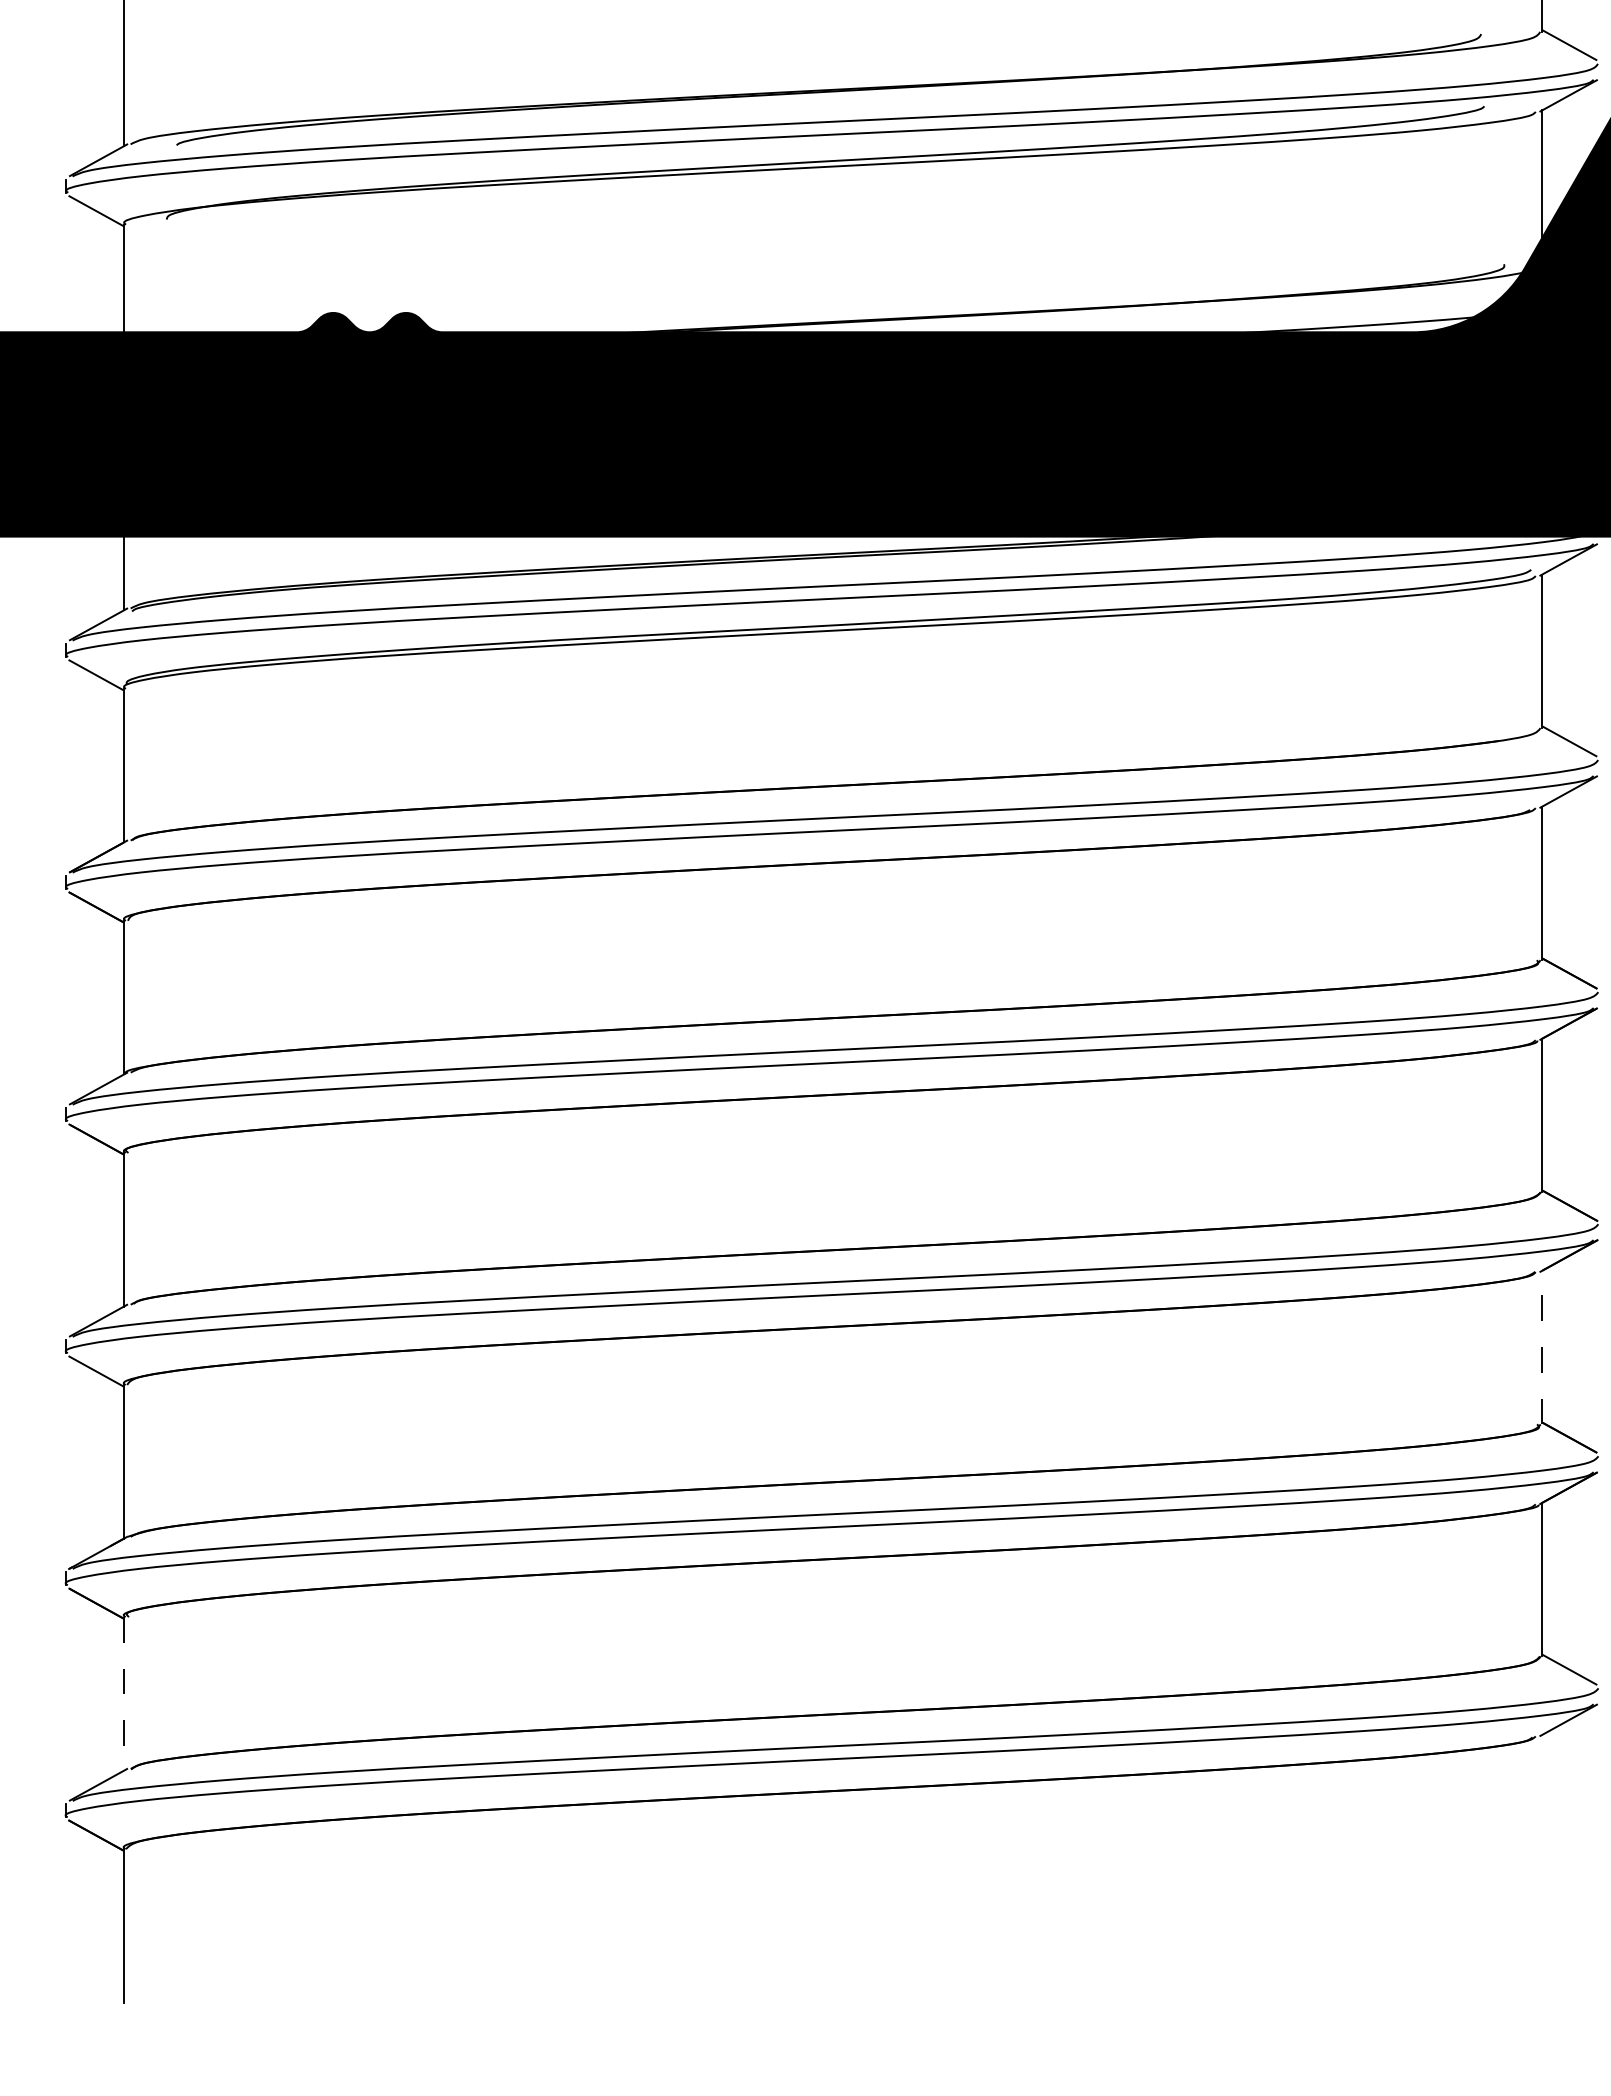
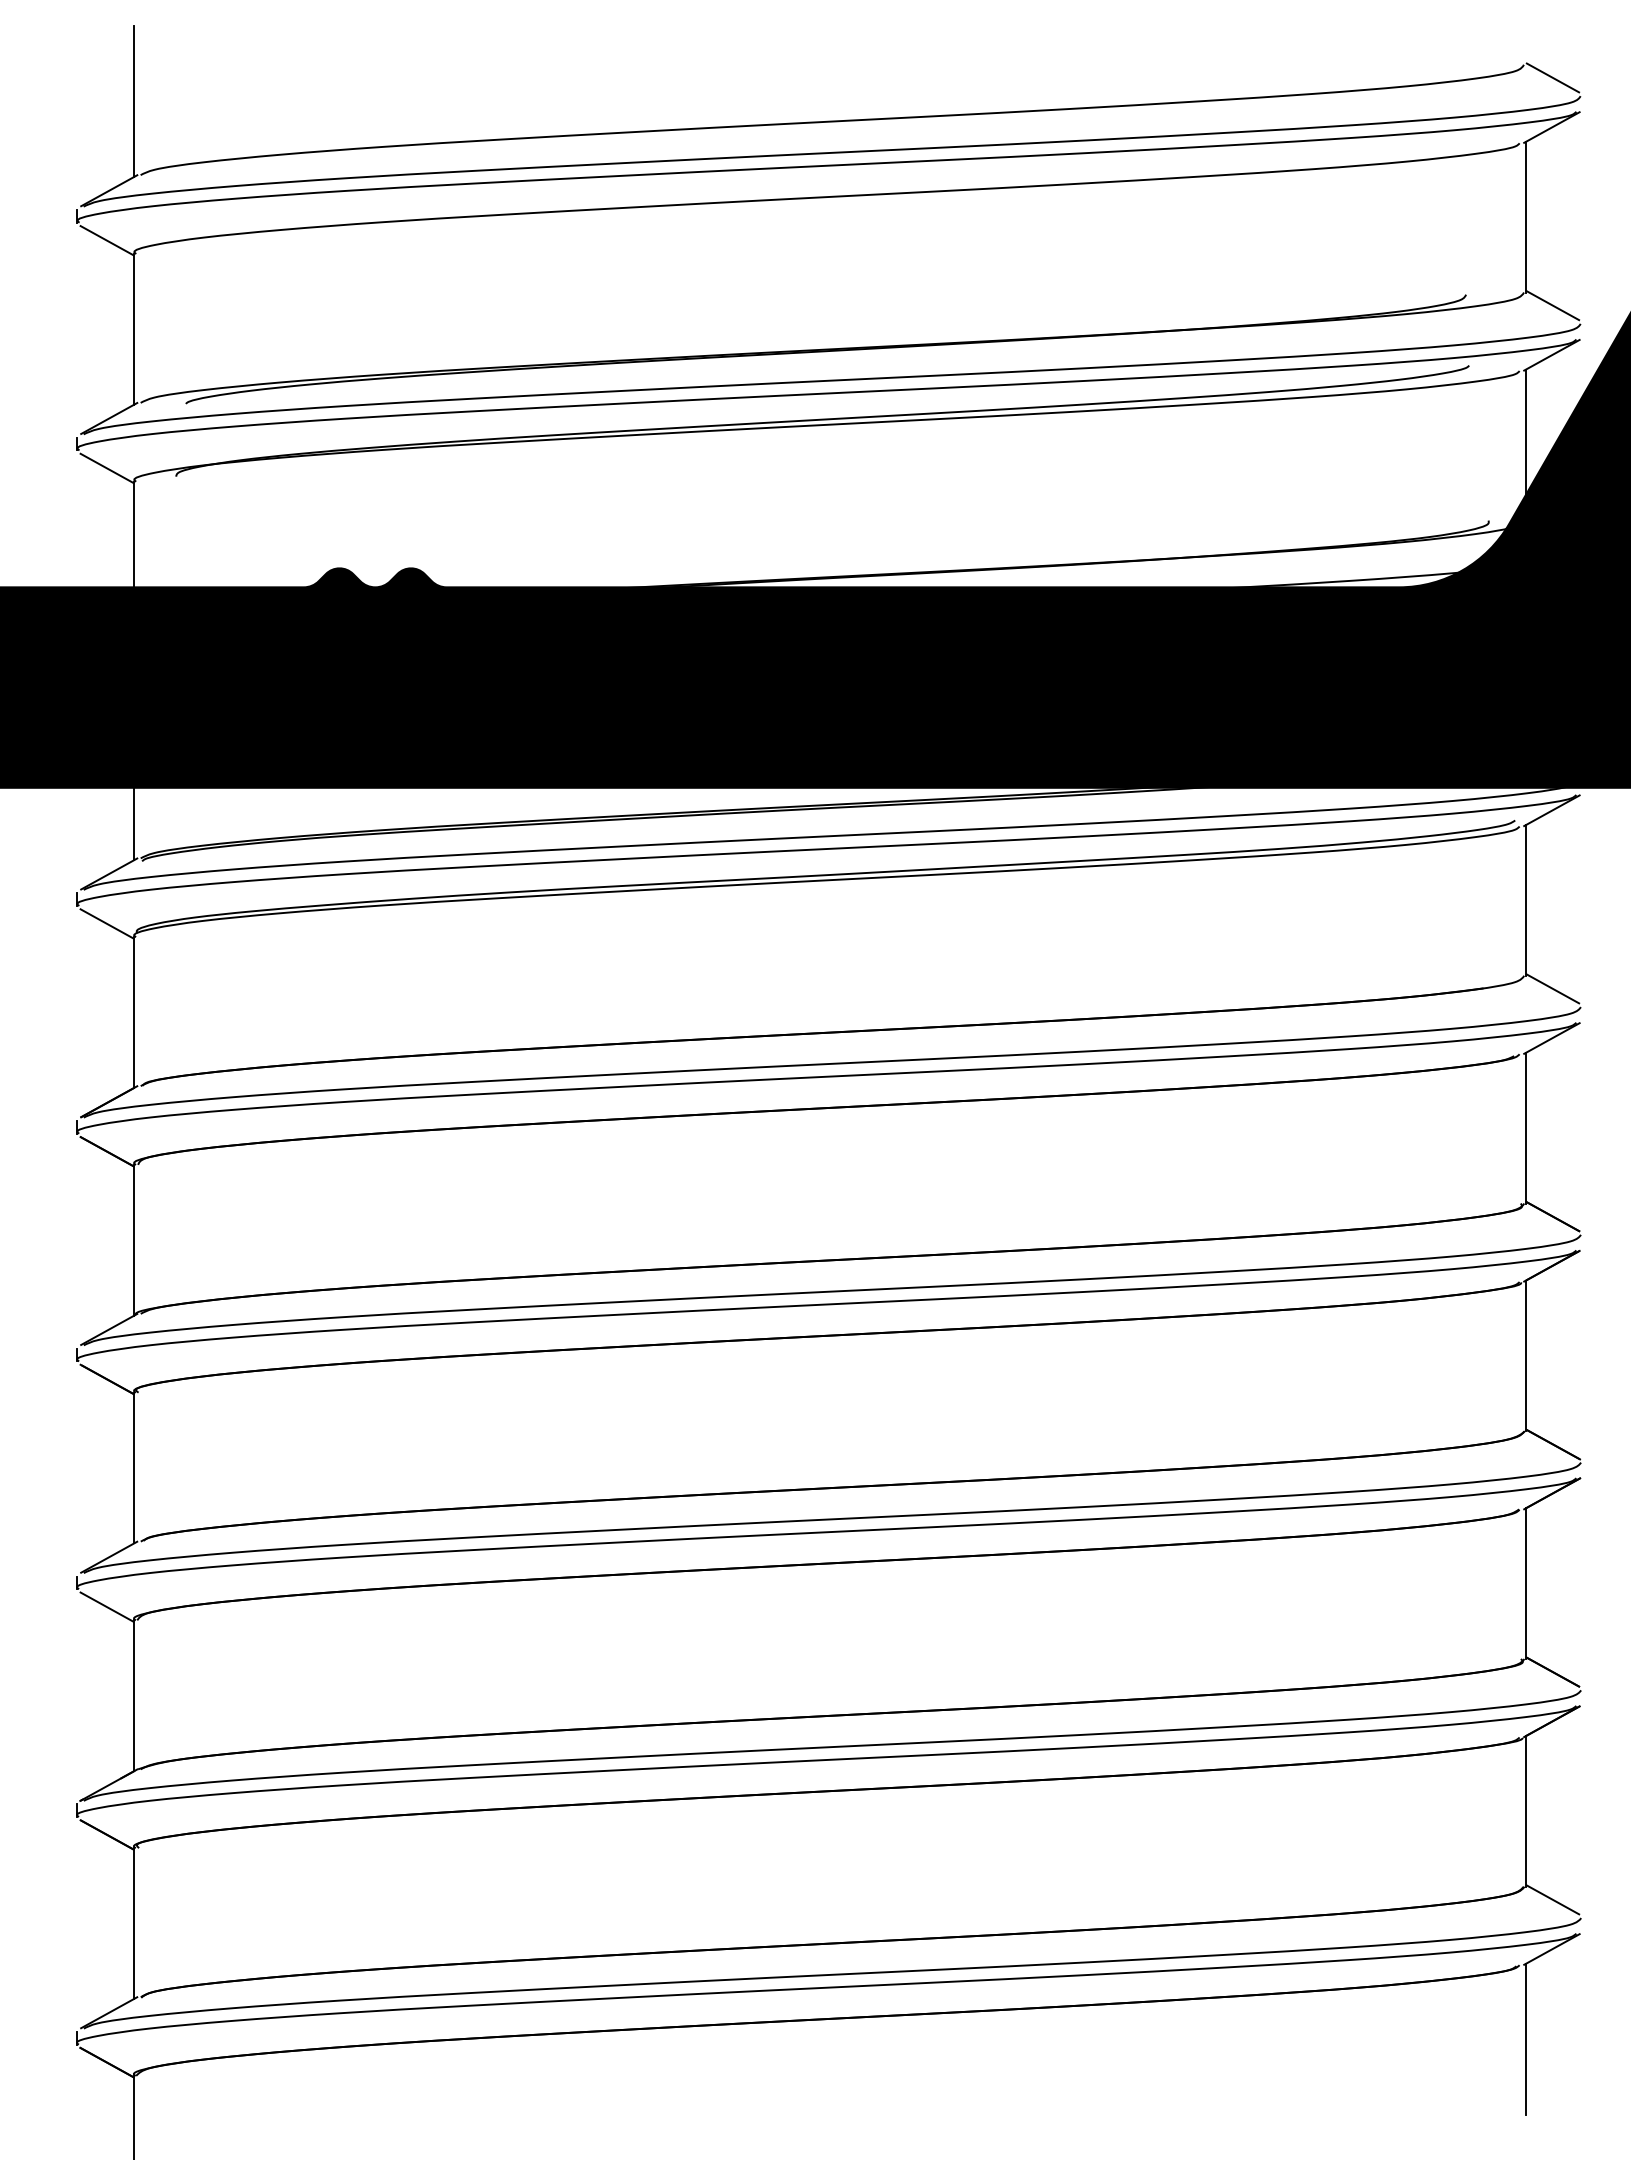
line: (1542, 1347) -> (1526, 1583), dashed -> solid
line: (124, 1694) -> (134, 1924), dashed -> solid
line: (1542, 1811) -> (1526, 2038), added

